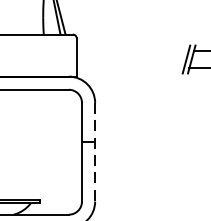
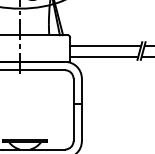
line: (132, 50) -> (105, 45), added
line: (130, 68) -> (104, 56), added
line: (94, 153) -> (81, 110), dashed -> solid

